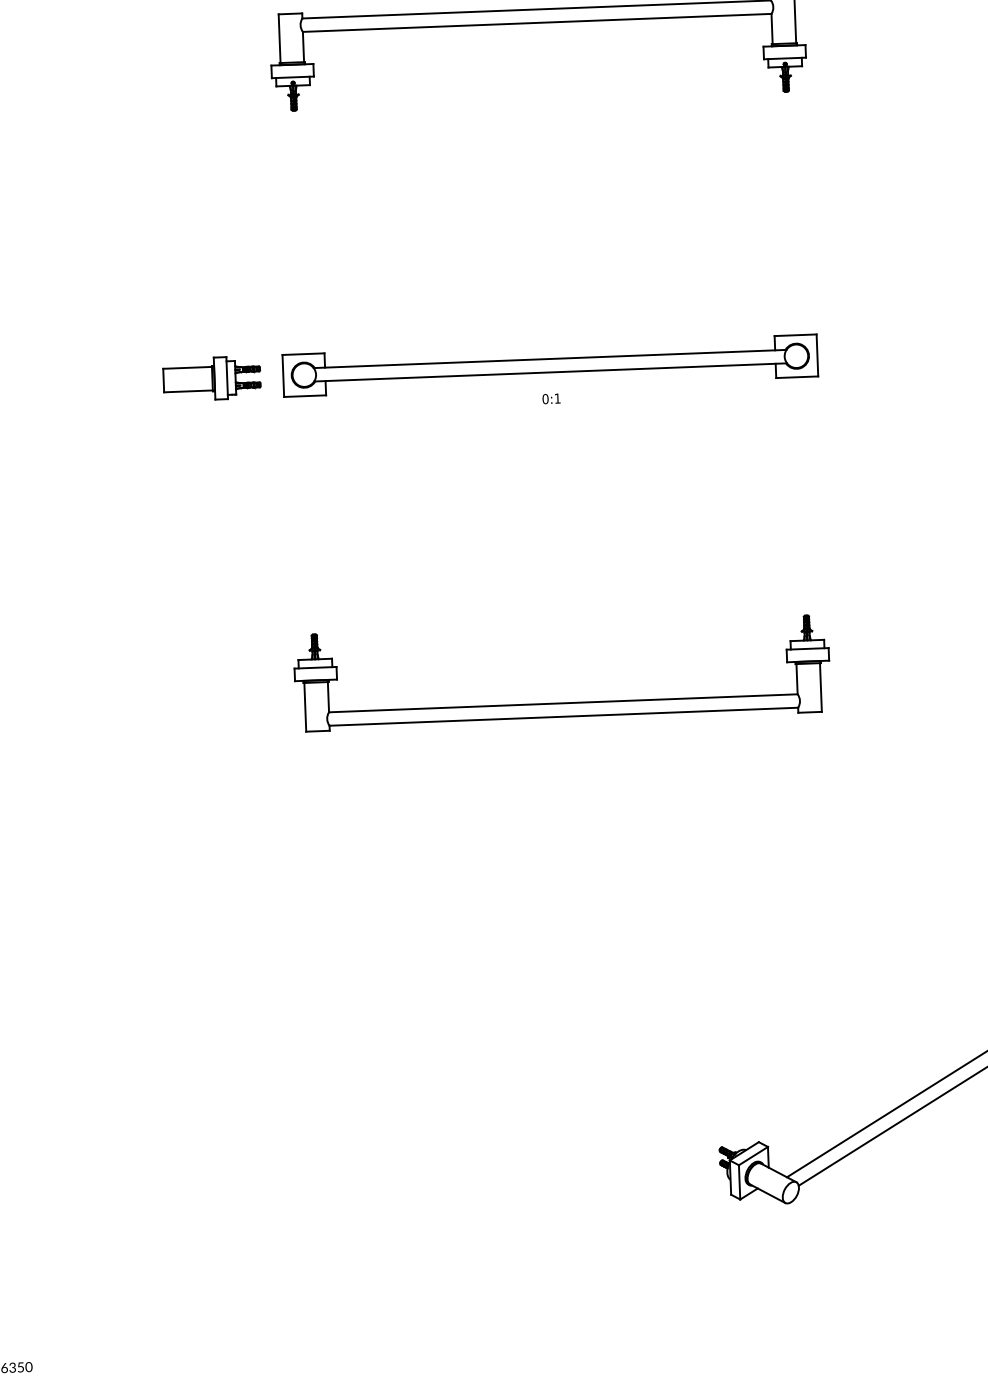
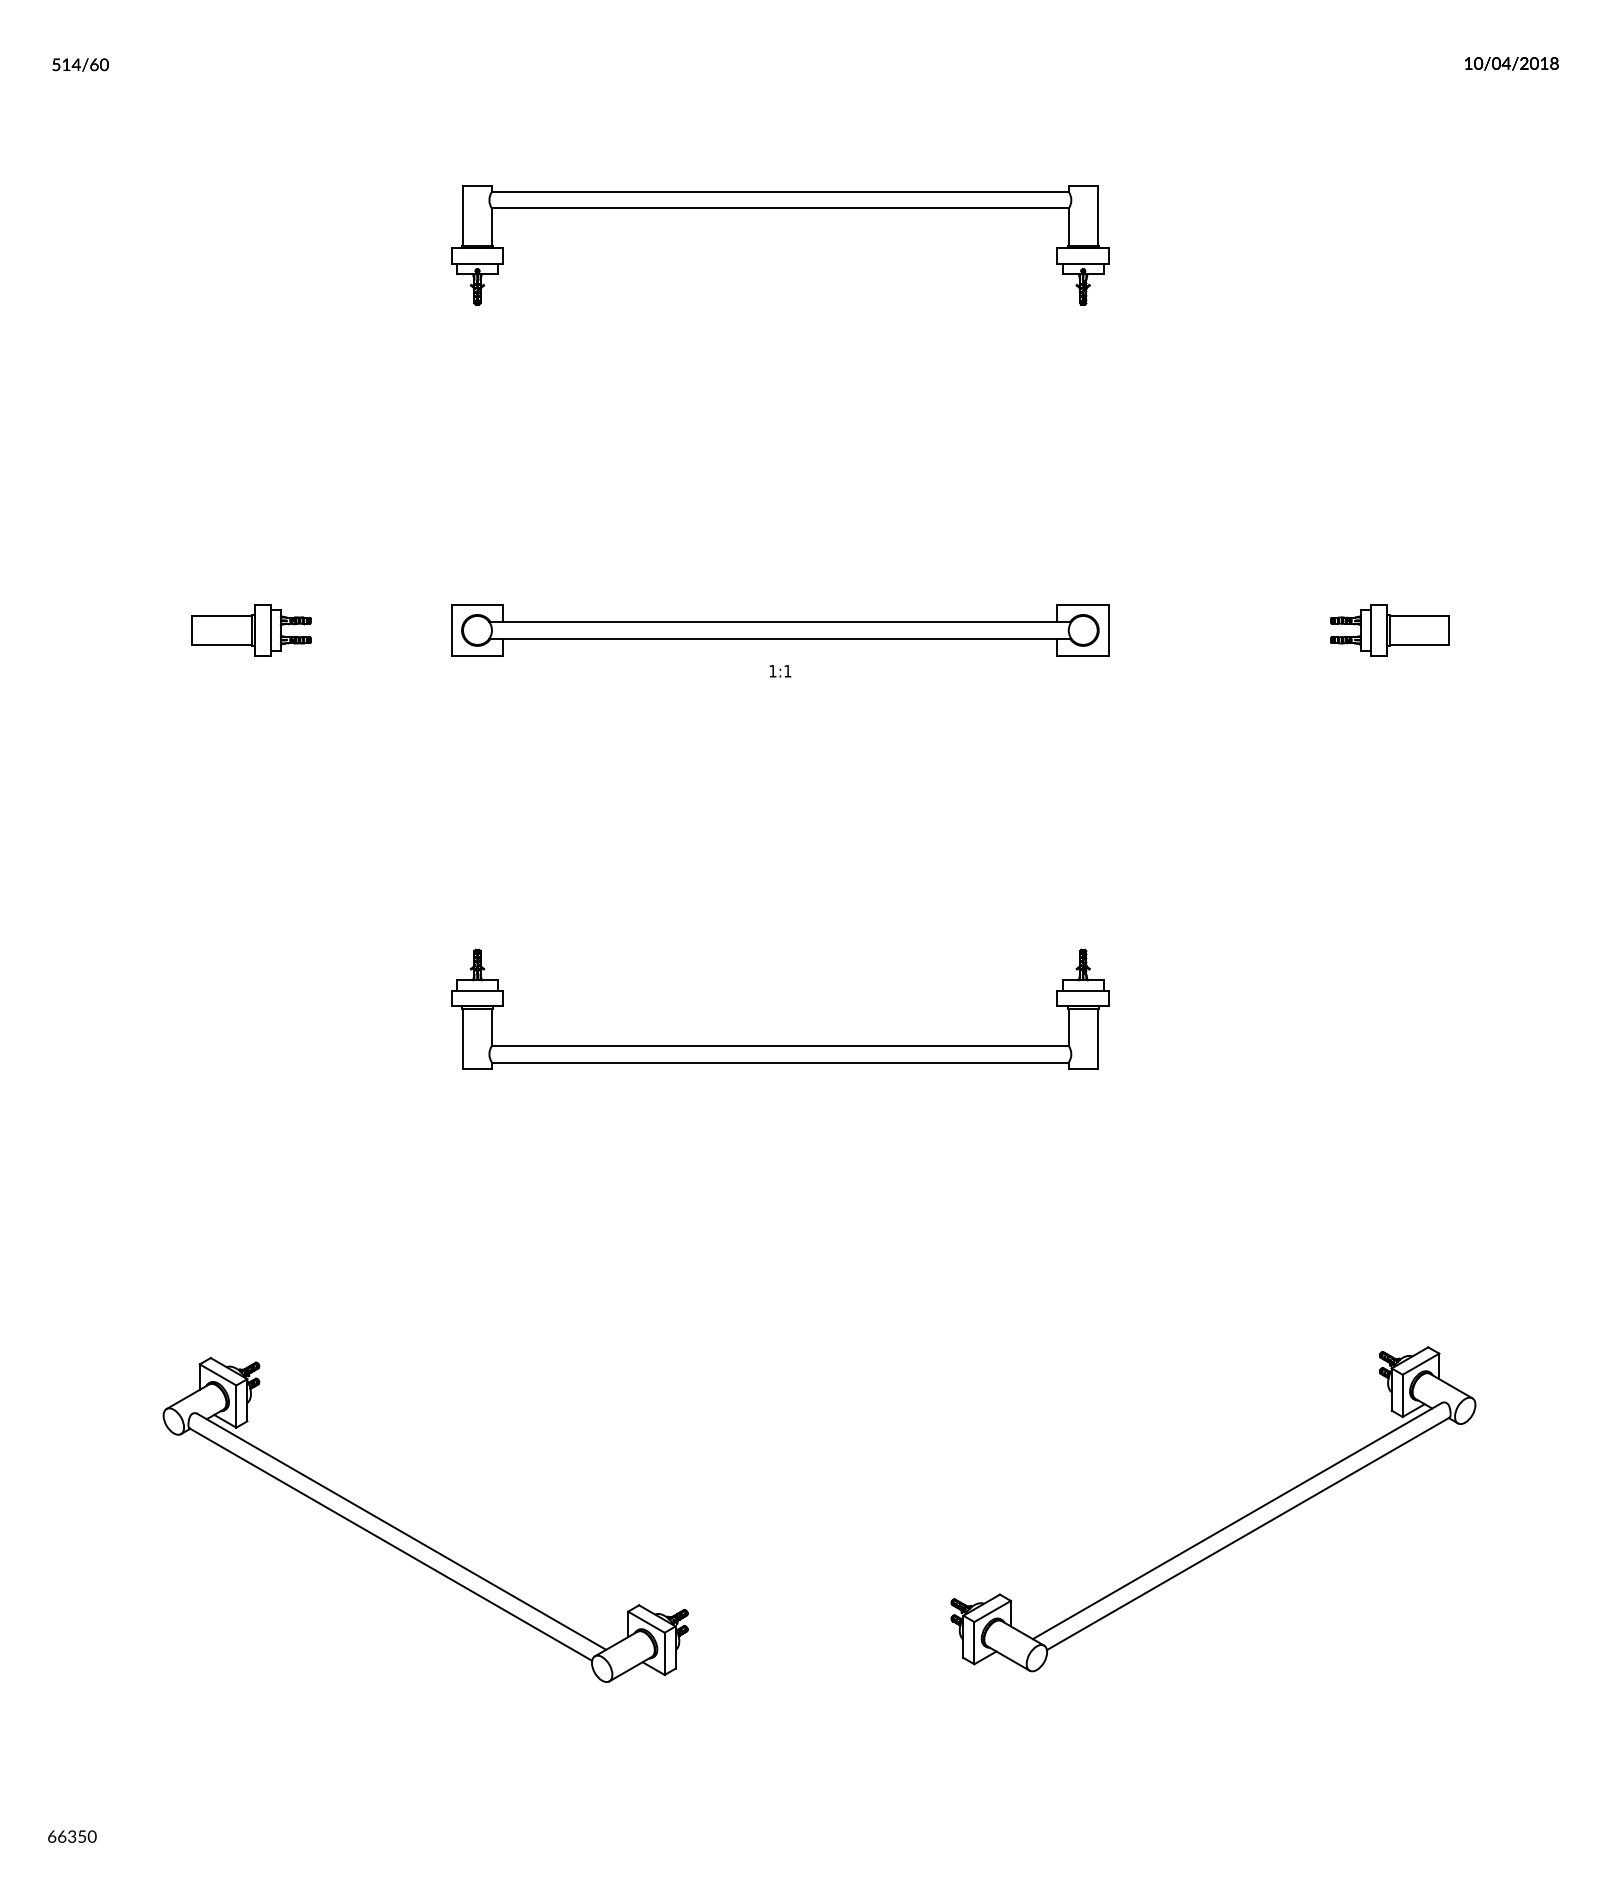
part: (211, 378) -> (251, 630), moved
text: (545, 399) -> (772, 671), 0:1 -> 1:1
part: (279, 1113) -> (412, 1536), added

